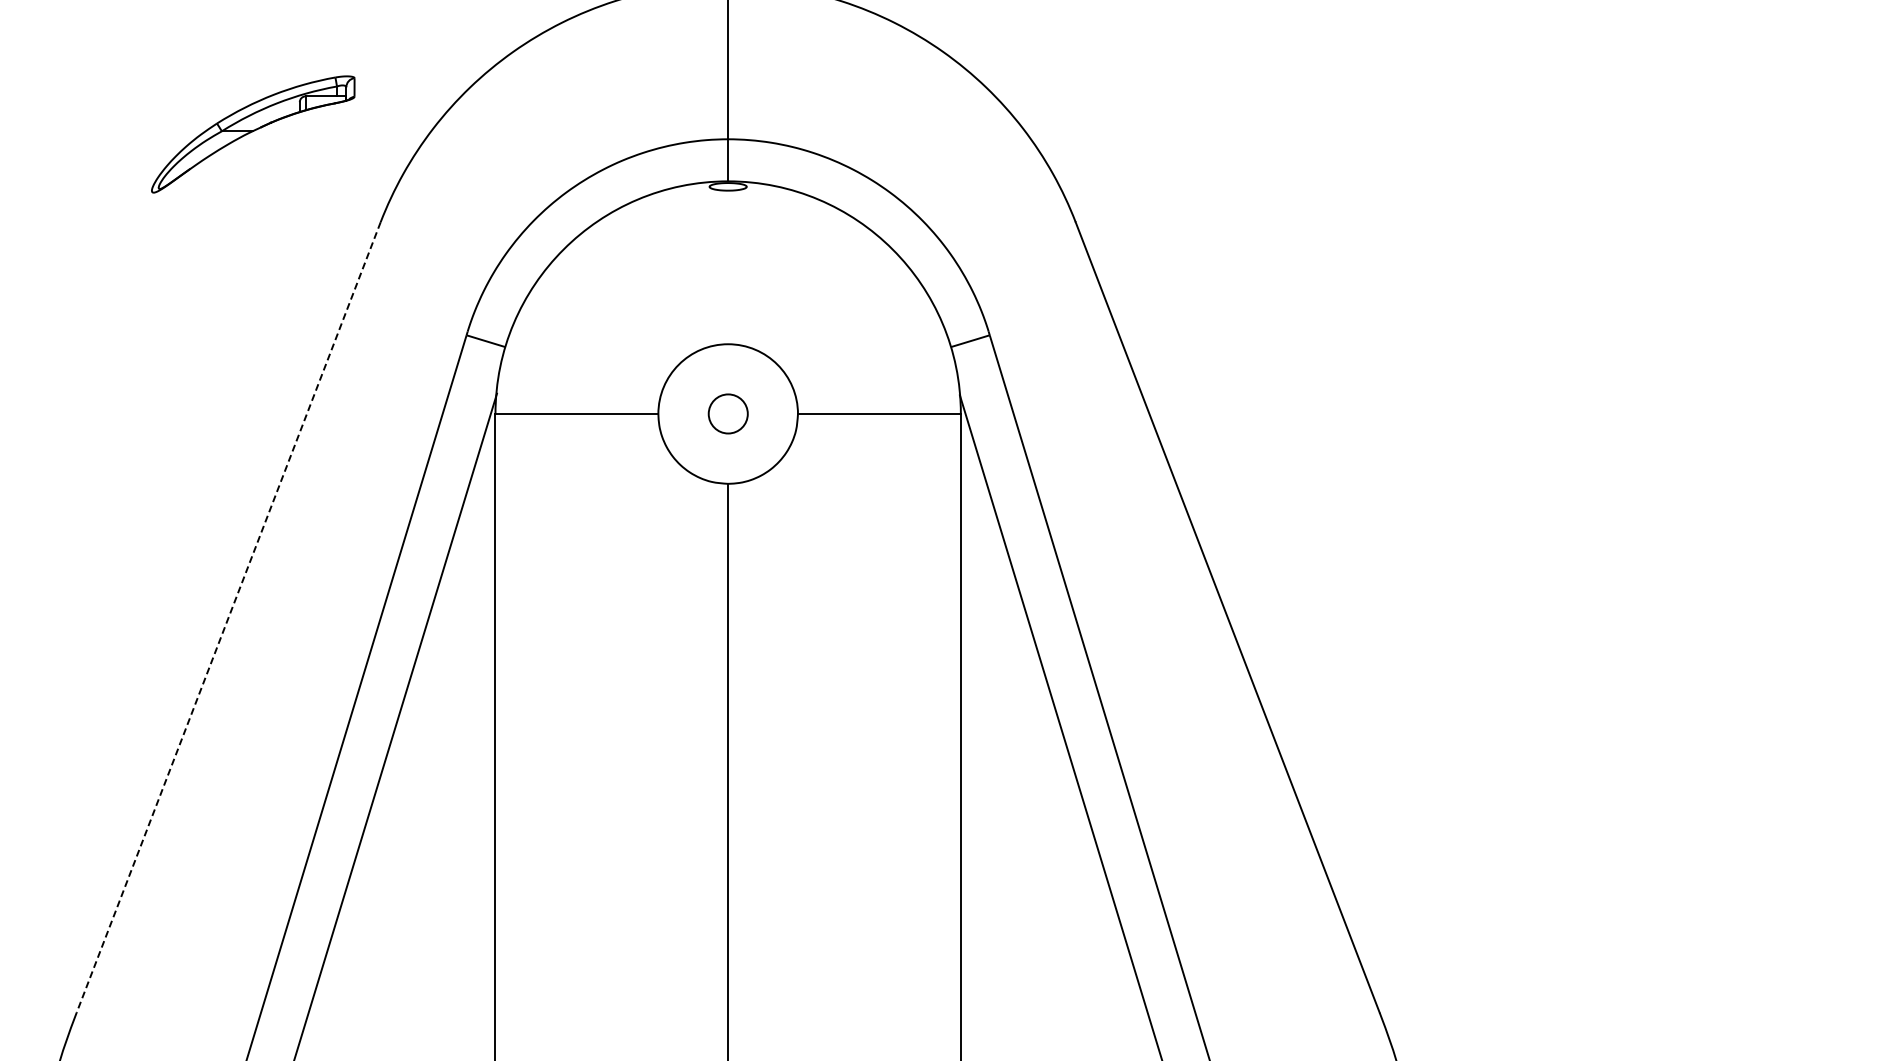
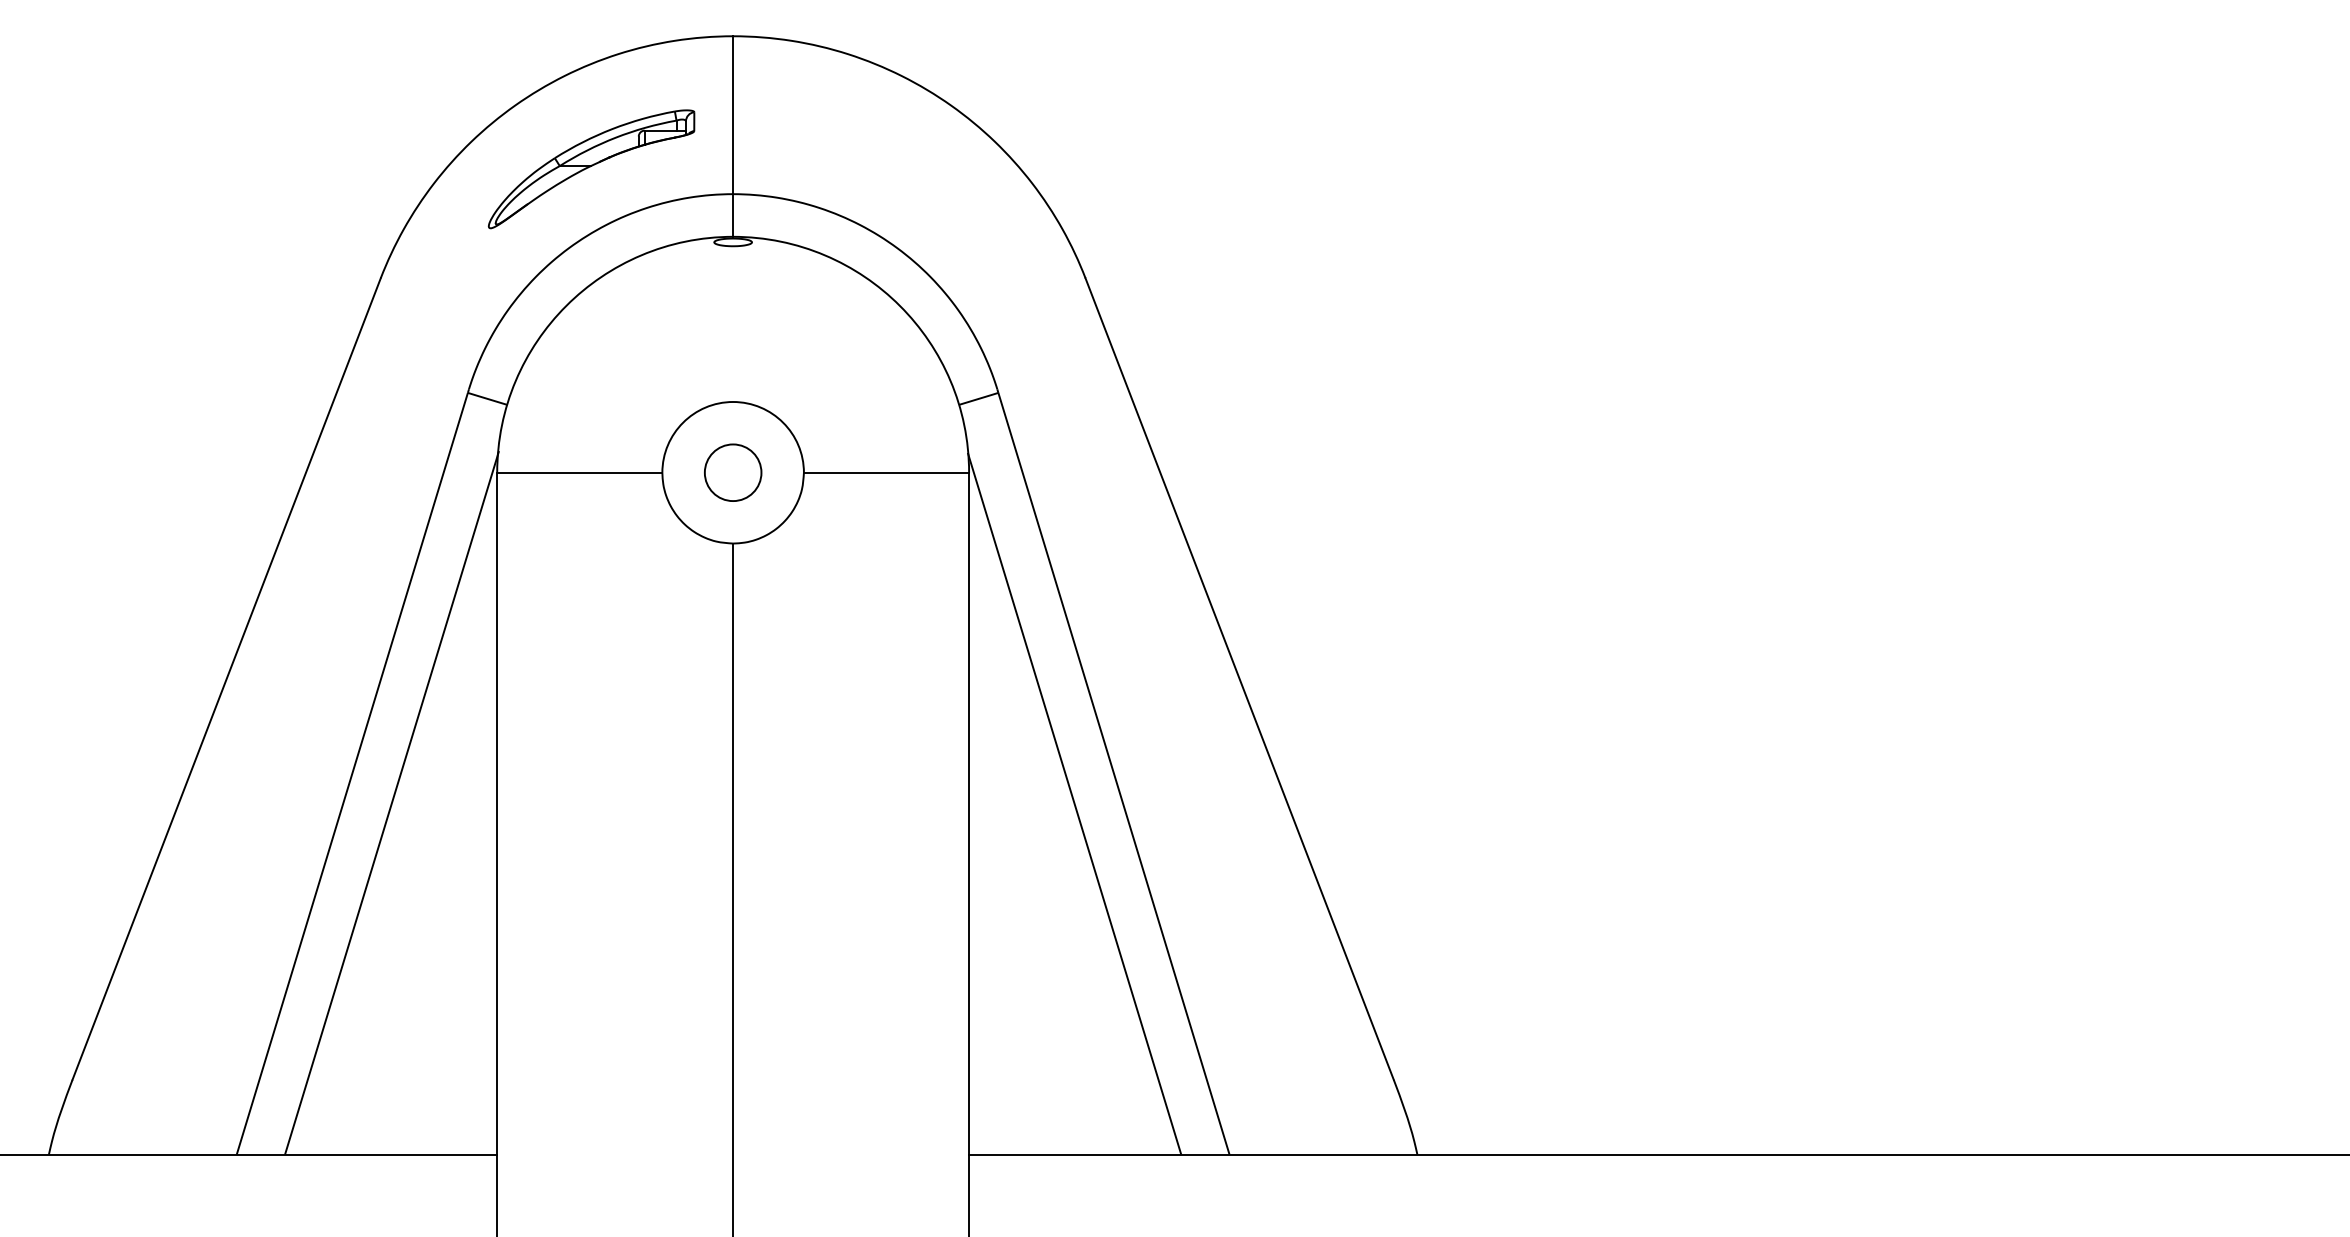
part: (253, 134) -> (591, 169), moved
circle: (728, 413) -> (733, 472), size x1.43
line: (228, 617) -> (226, 679), dashed -> solid

